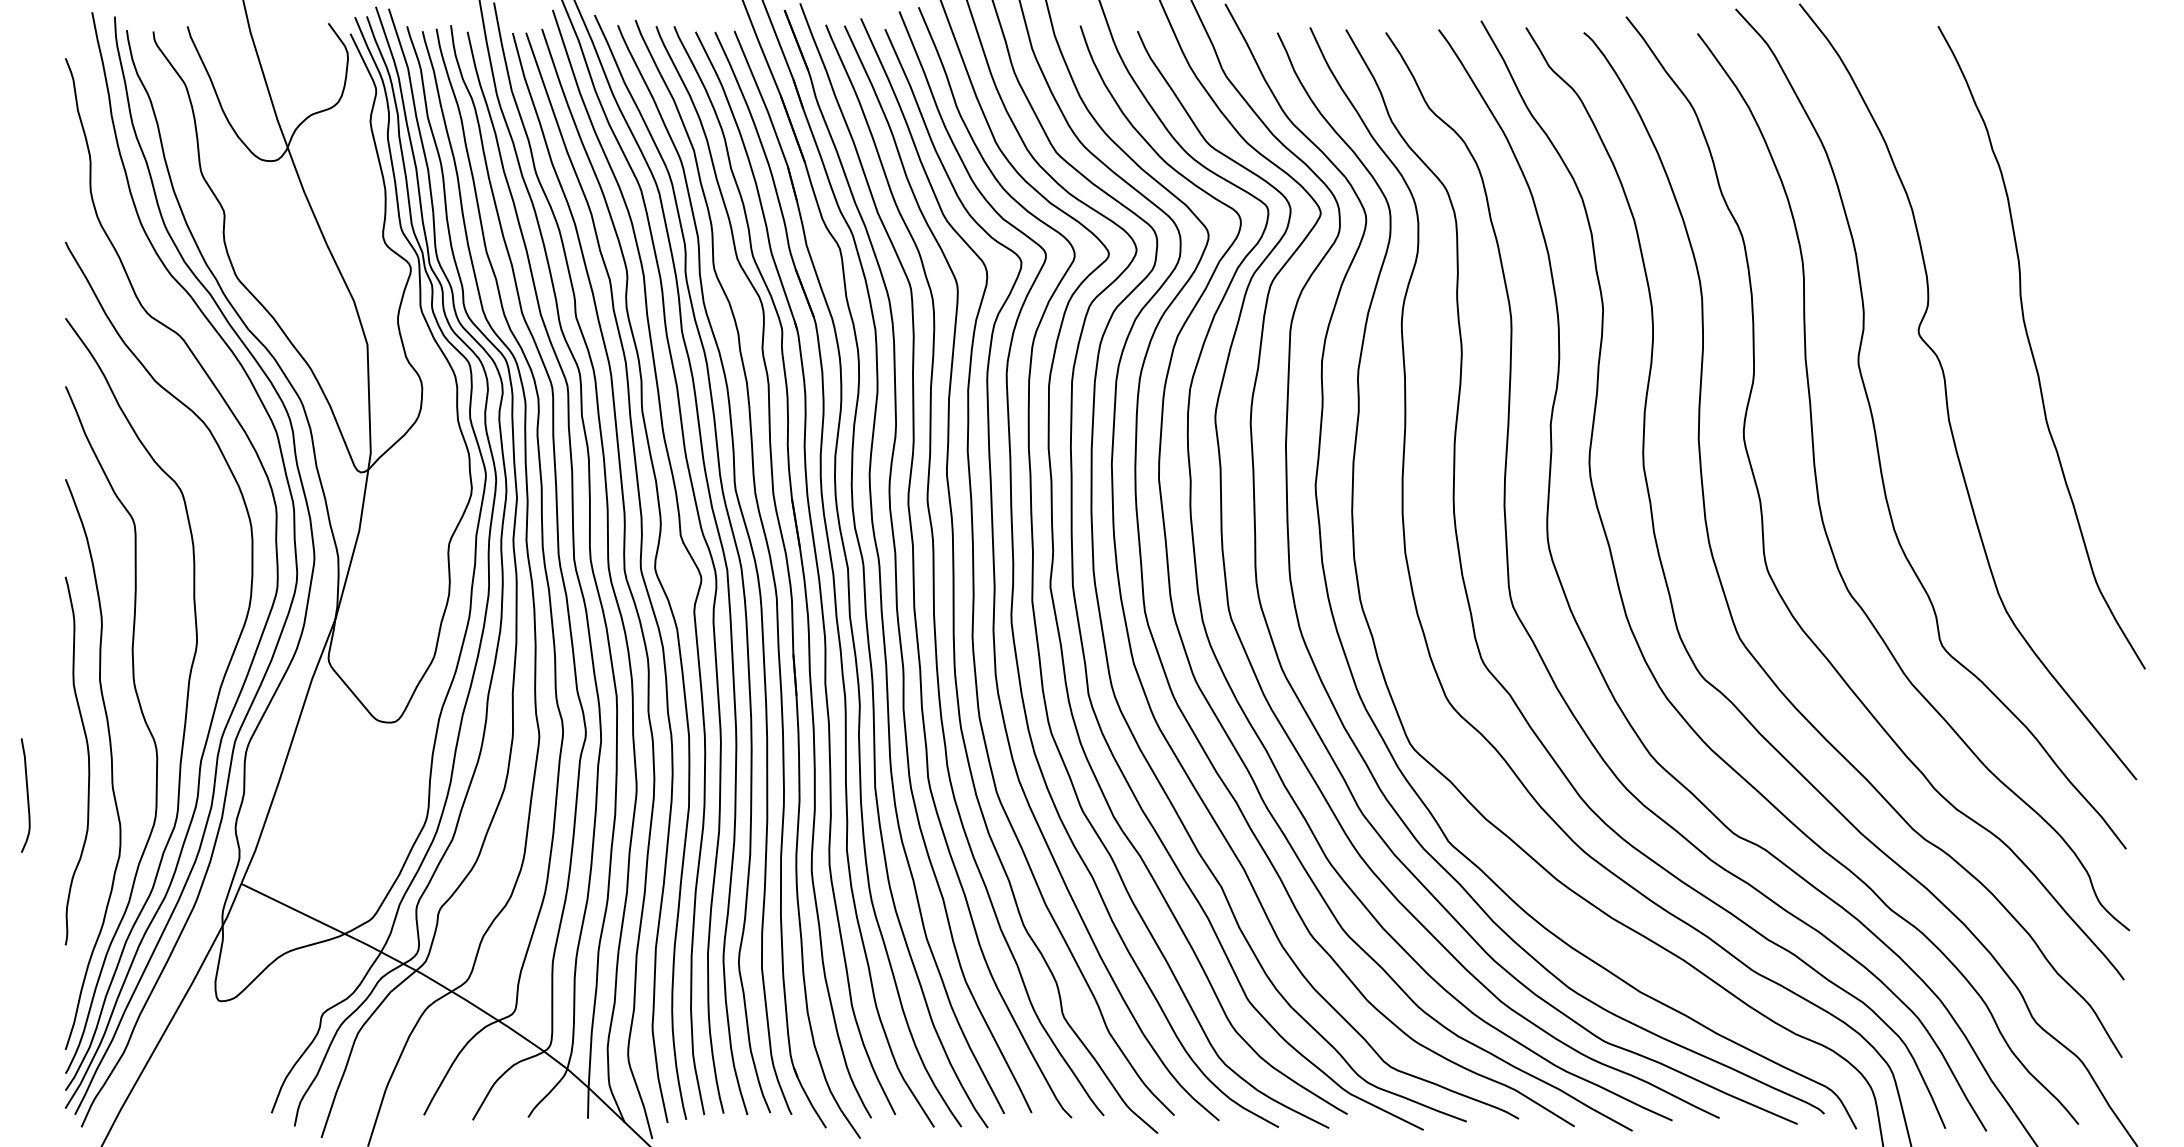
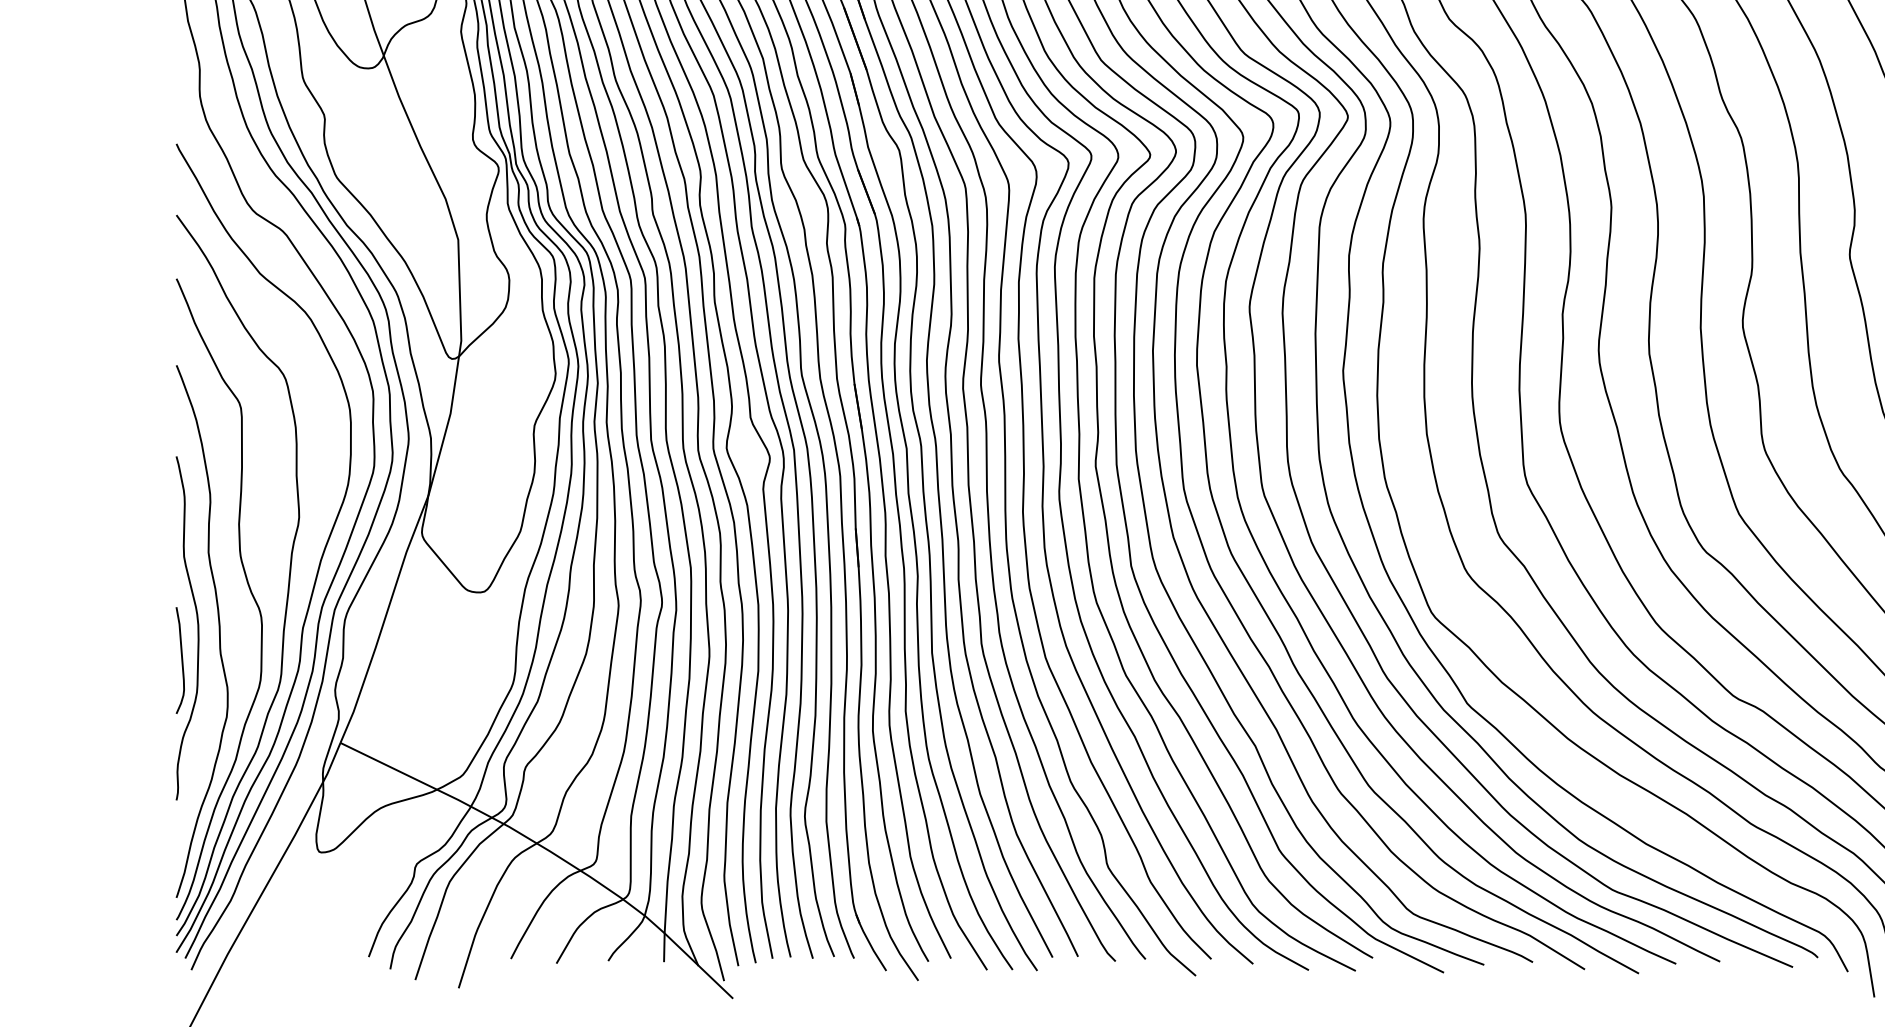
curve: (26, 794) -> (181, 659), moved

